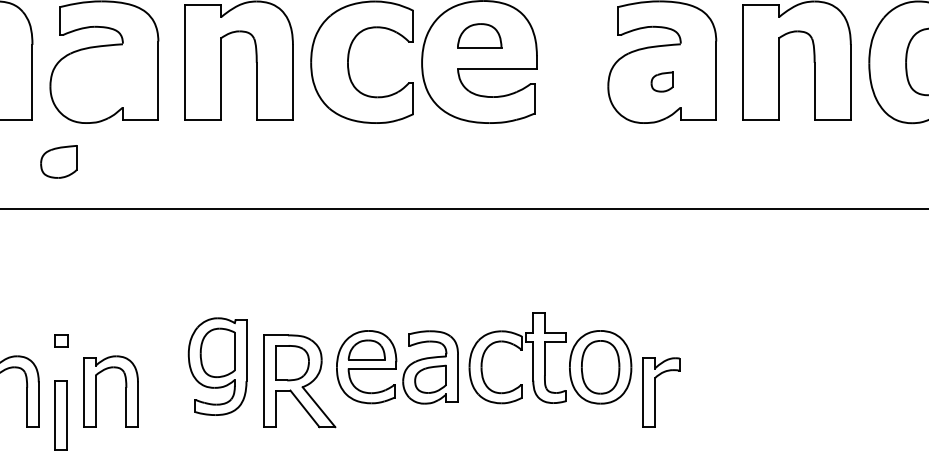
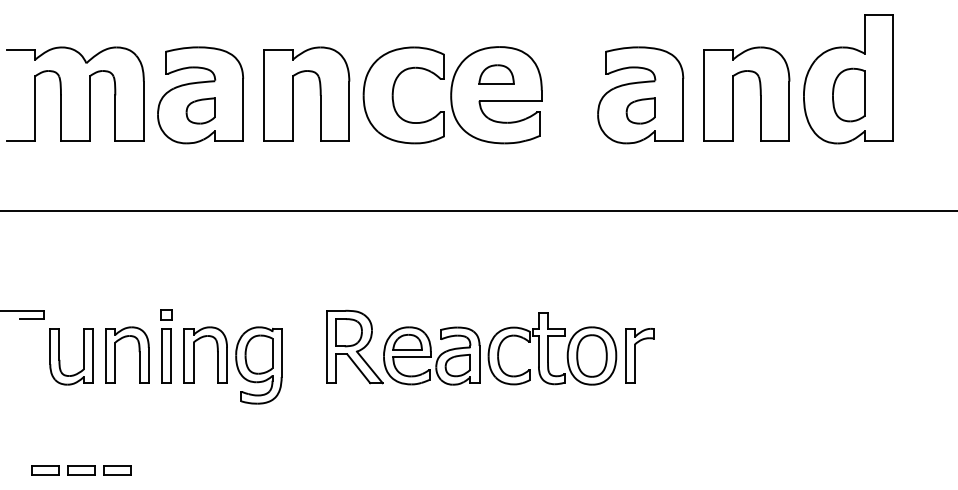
part: (662, 81) -> (640, 110), size x1.67
part: (58, 161) -> (200, 110), moved
part: (484, 357) -> (500, 348), moved
part: (217, 366) -> (258, 365), moved
part: (61, 414) -> (166, 355), moved

